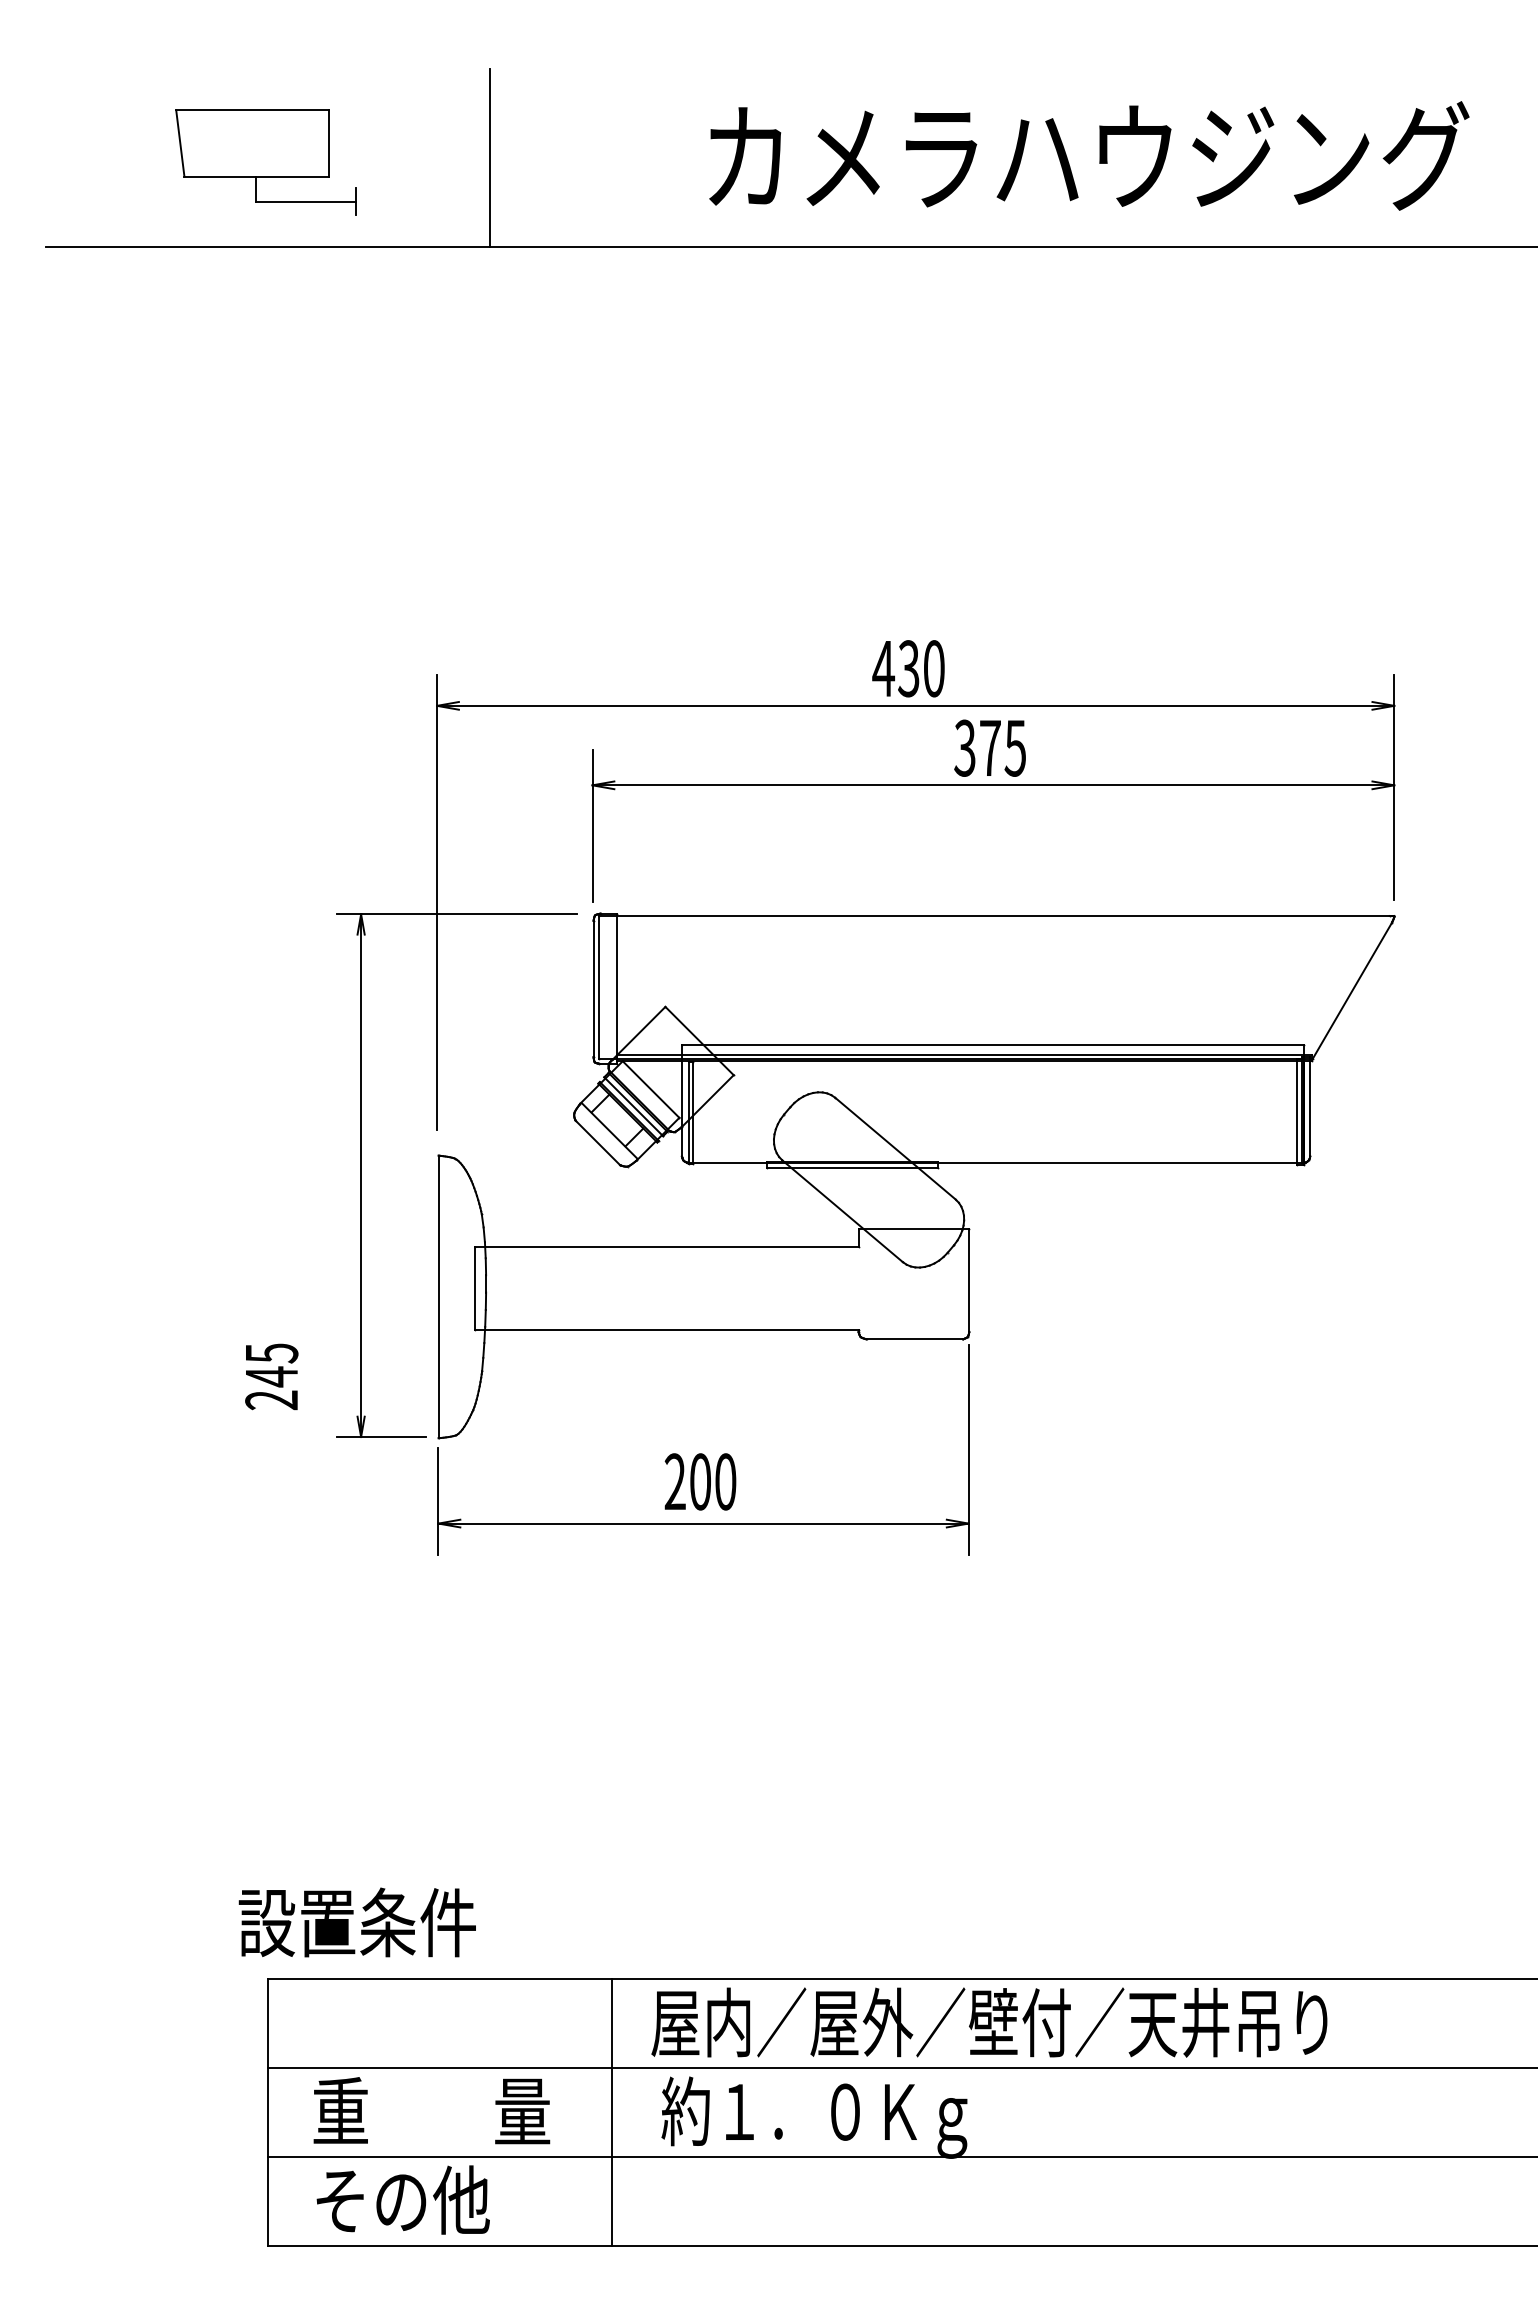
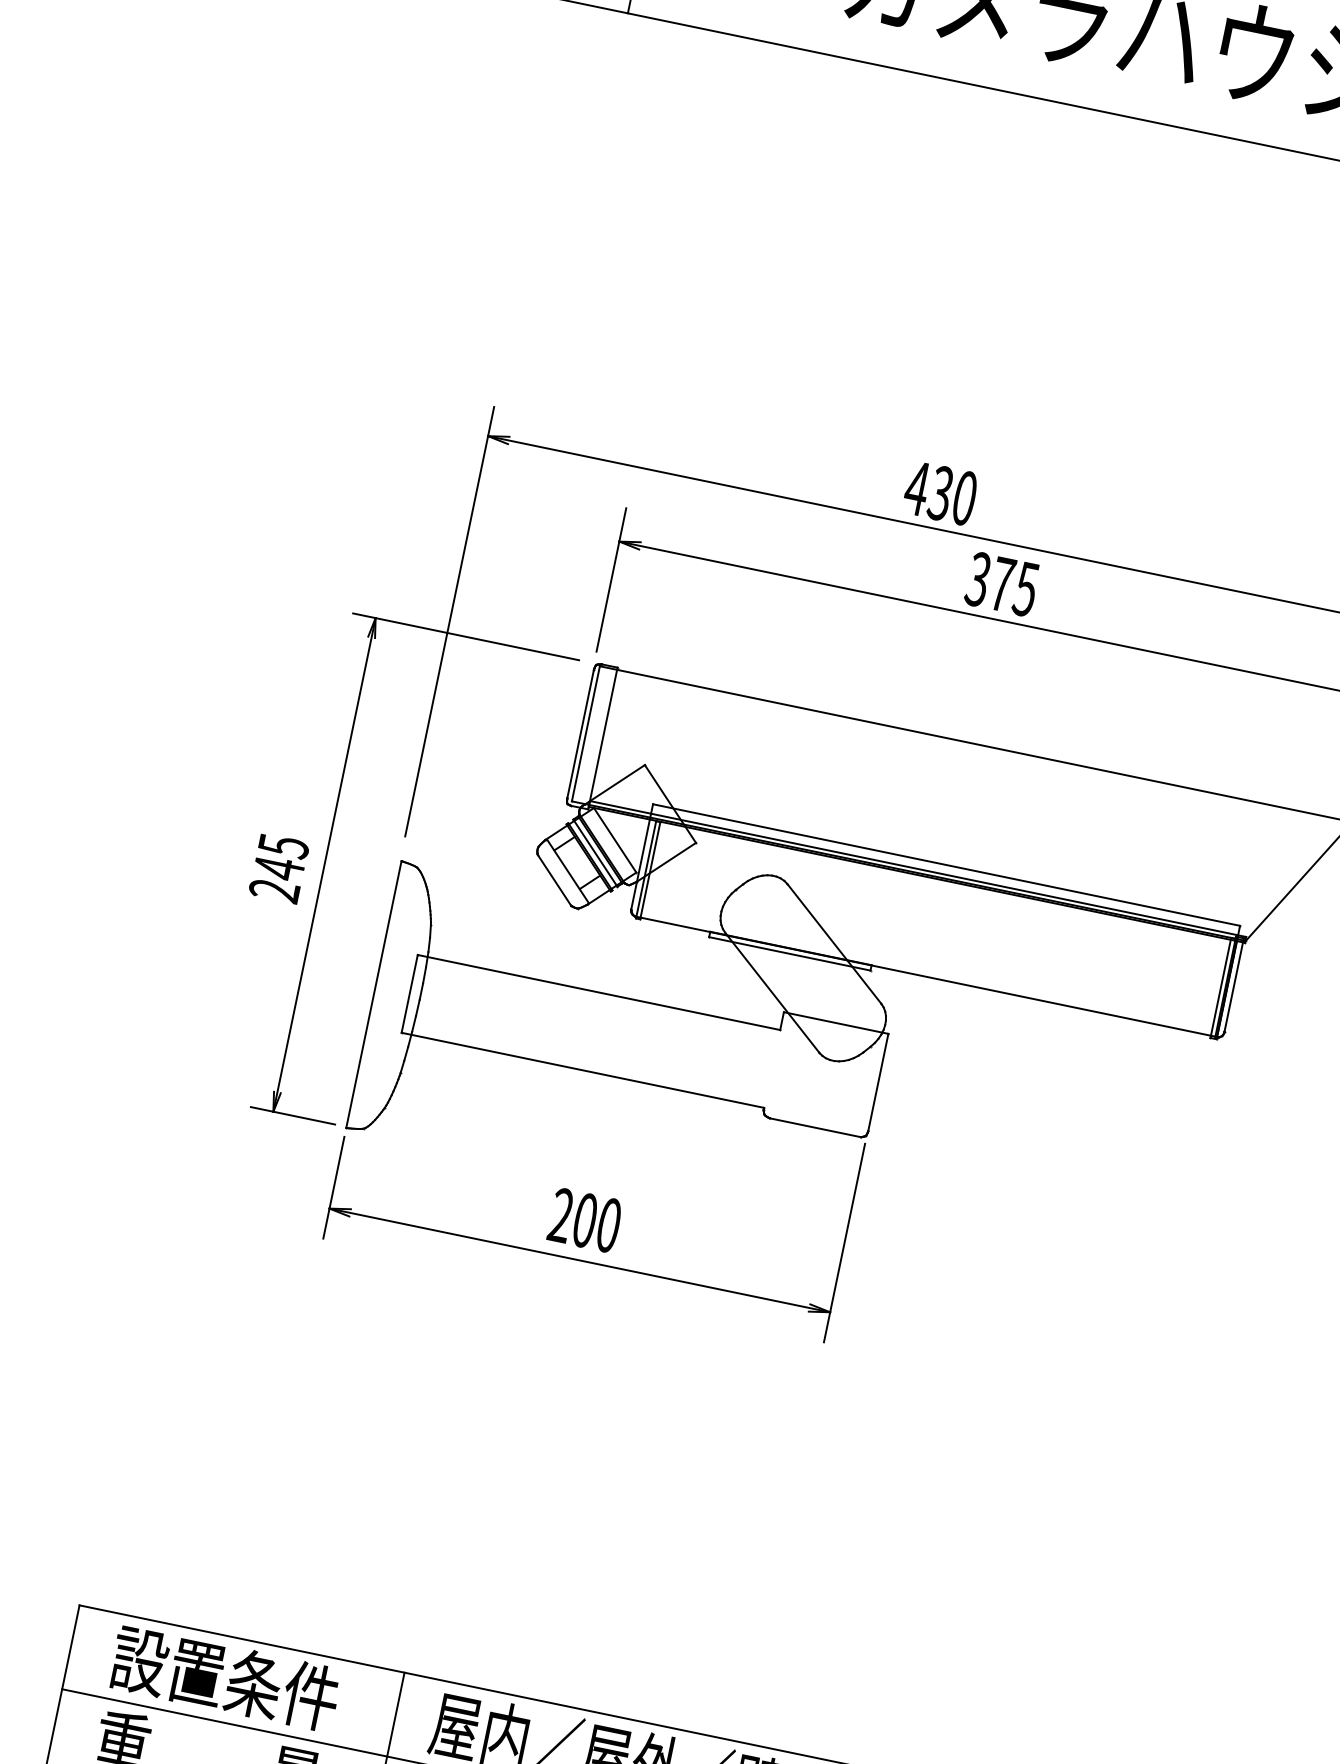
text: (271, 1376) -> (278, 868), moved
text: (356, 1922) -> (224, 1678), moved

